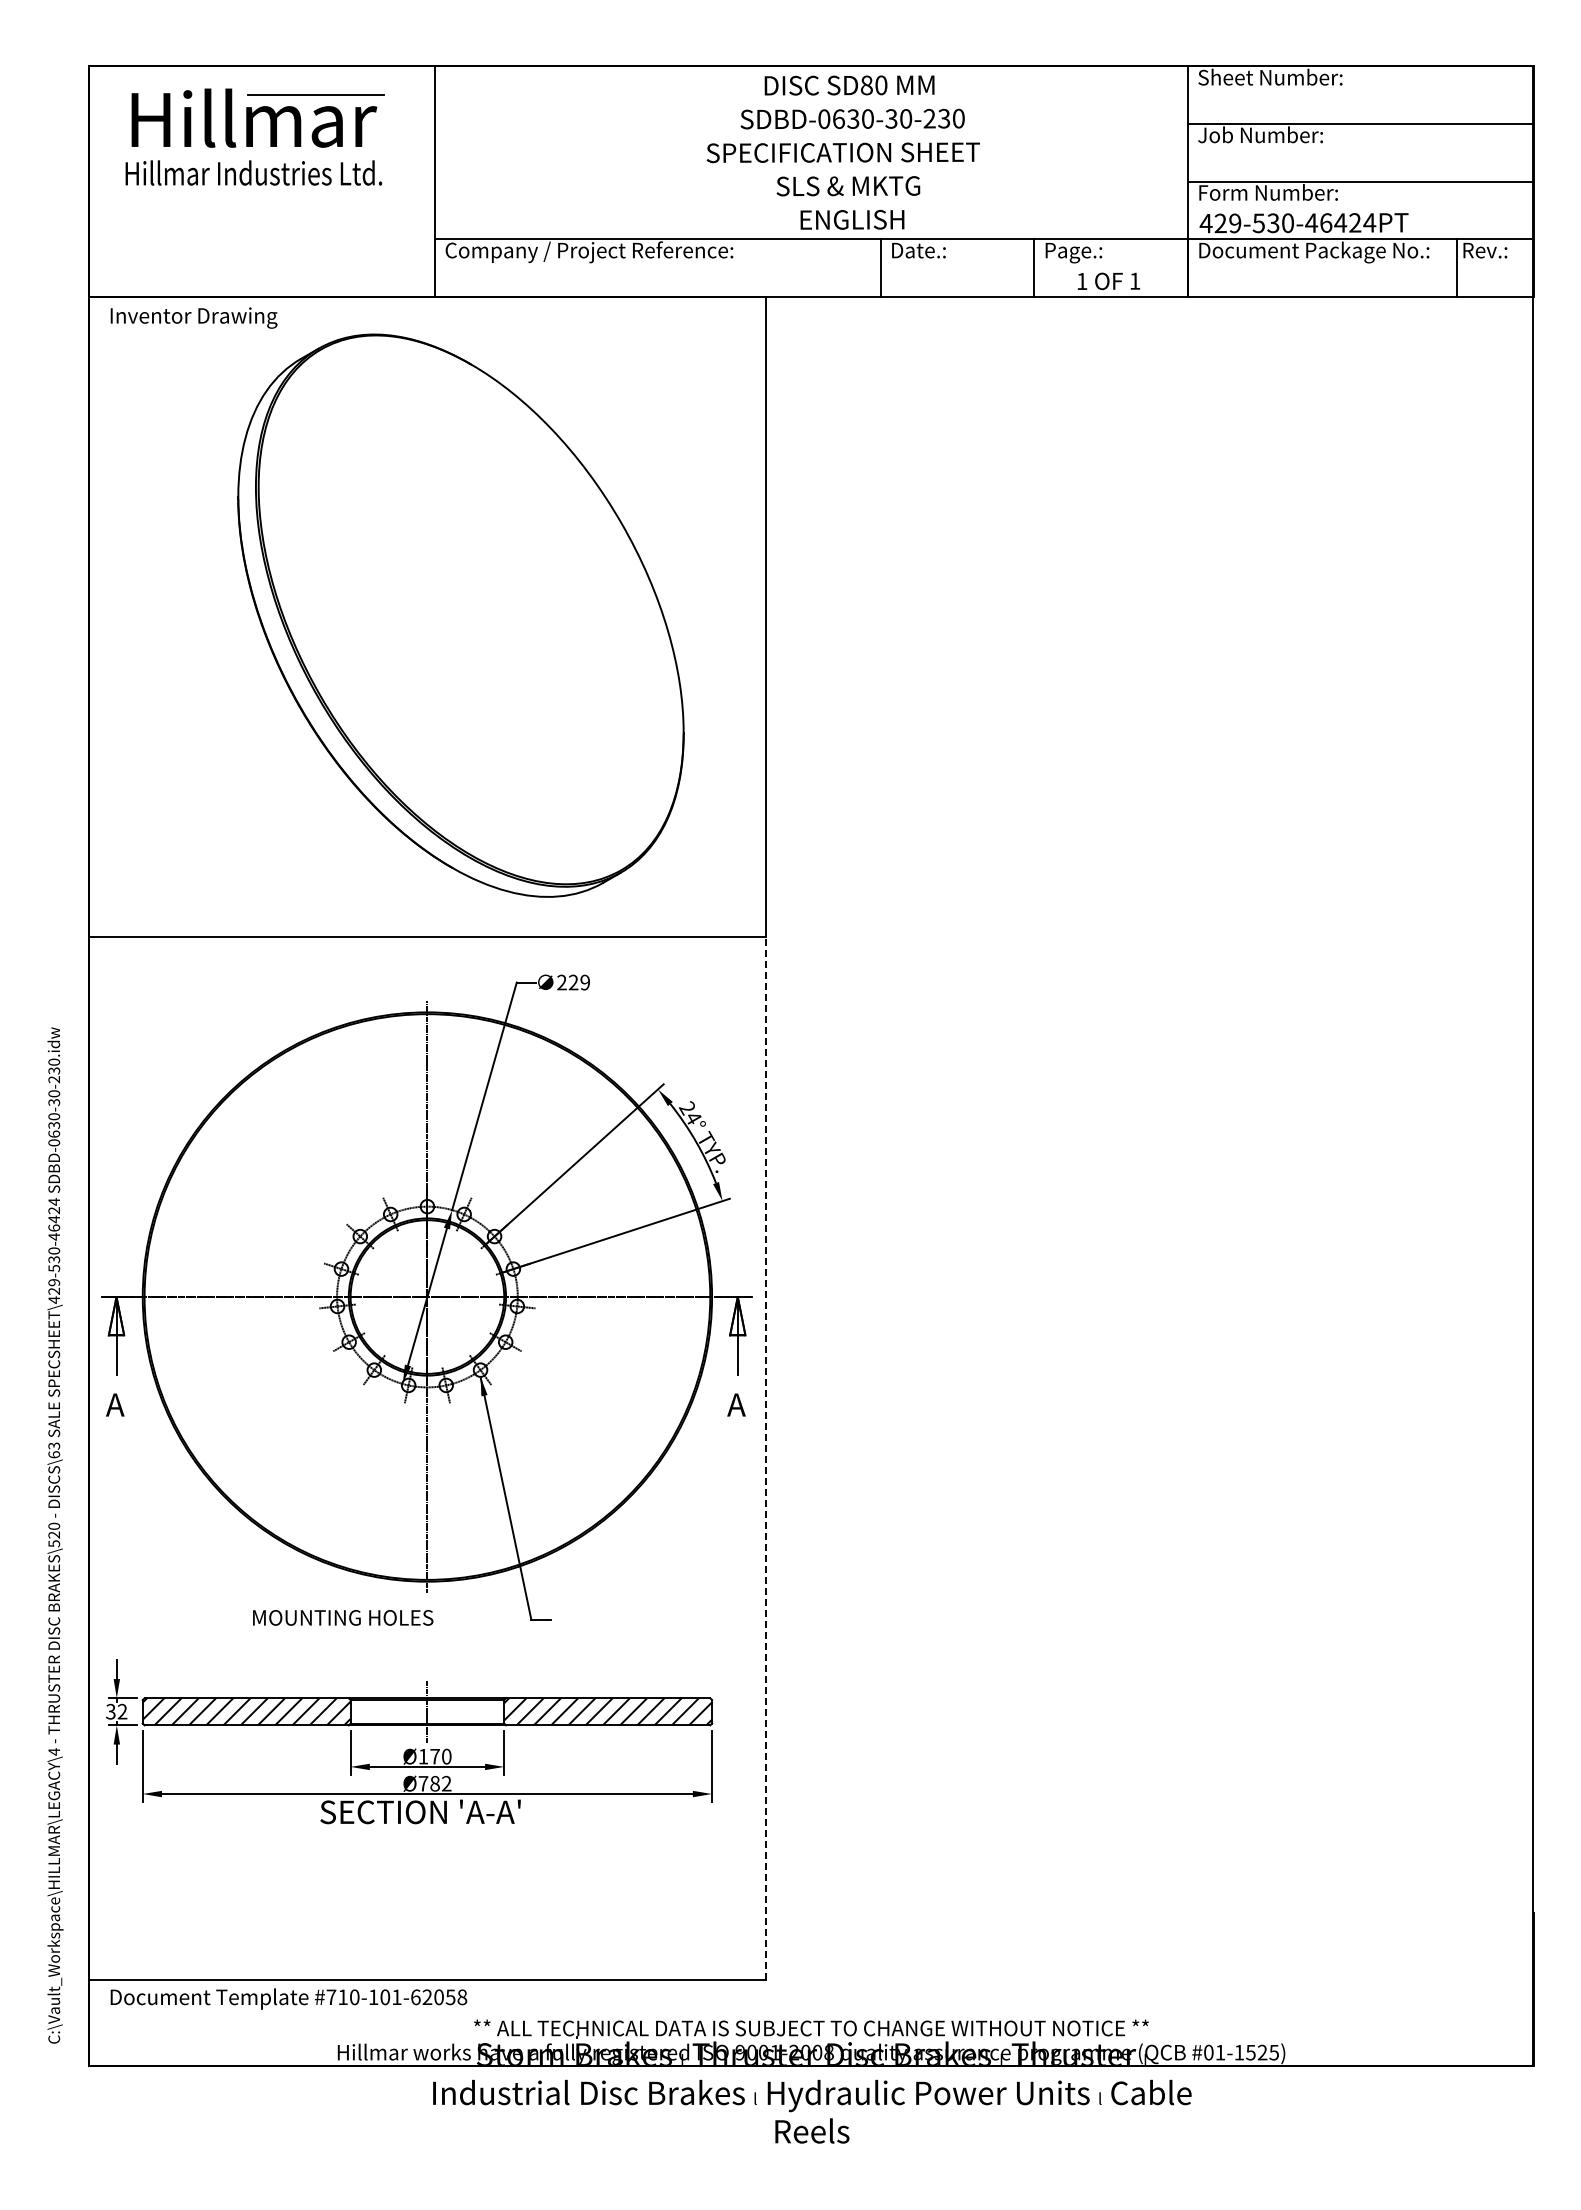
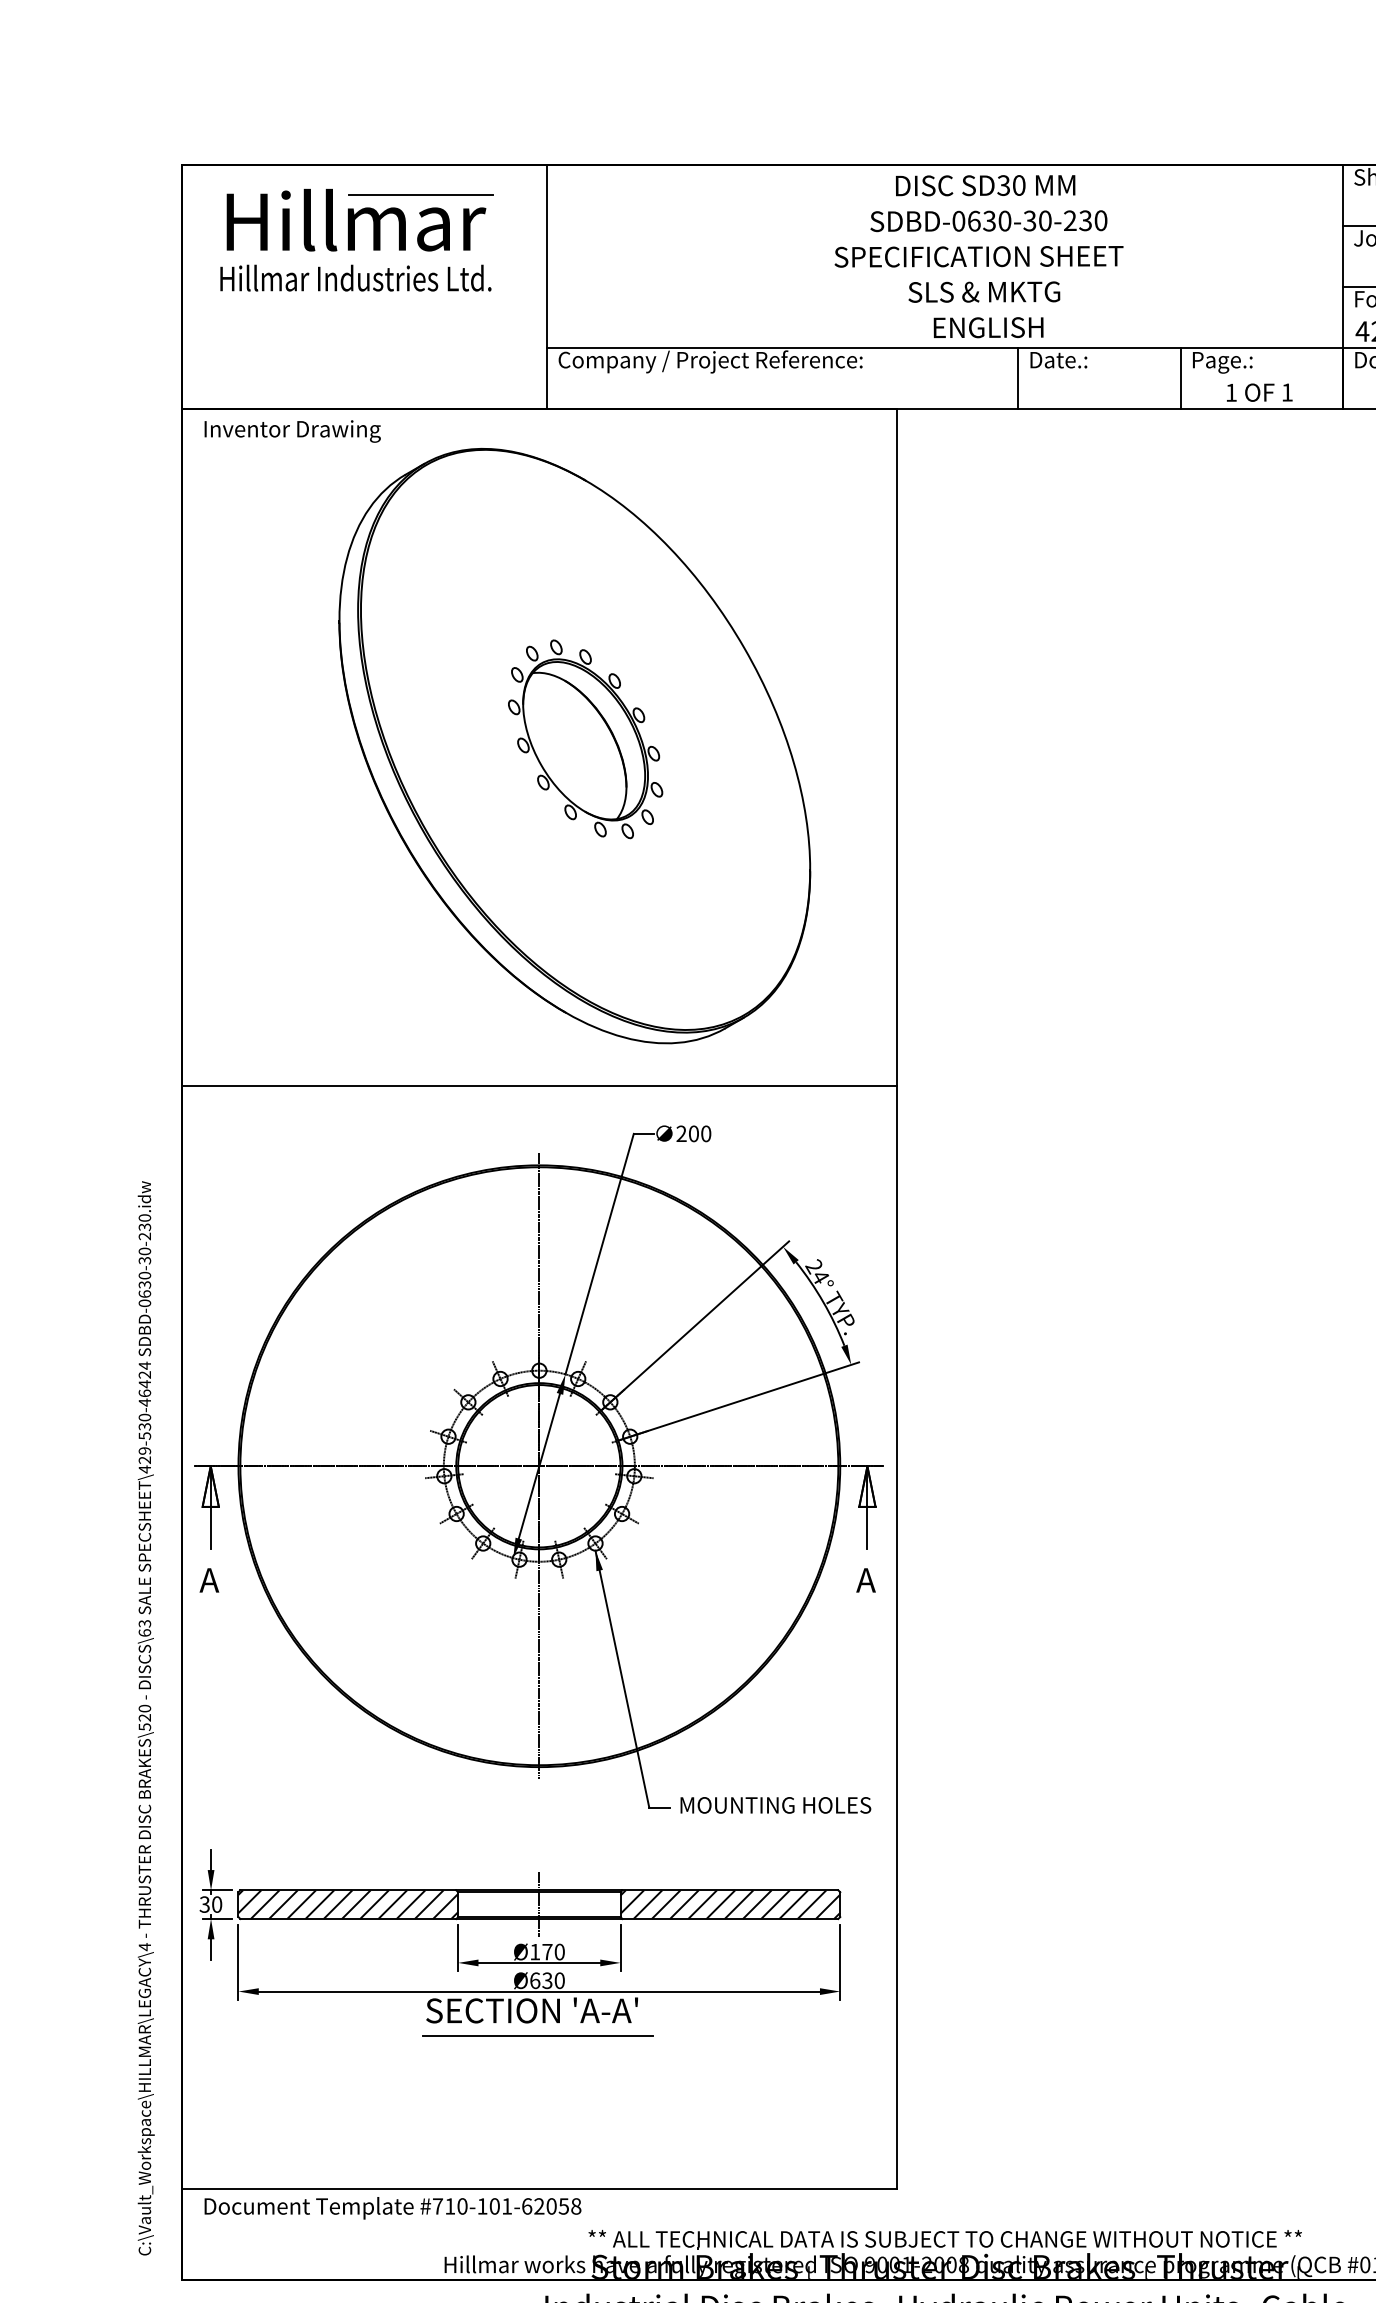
text: (866, 85) -> (1003, 185), SD80 -> SD30
part: (470, 608) -> (584, 738), added
text: (579, 982) -> (700, 1133), 229 -> 200
line: (765, 1458) -> (896, 1636), dashed -> solid
text: (343, 1617) -> (776, 1804), moved
text: (122, 1711) -> (217, 1904), 32 -> 30
text: (434, 1783) -> (546, 1980), Ø782 -> Ø630
line: (426, 1835) -> (538, 2035), added

